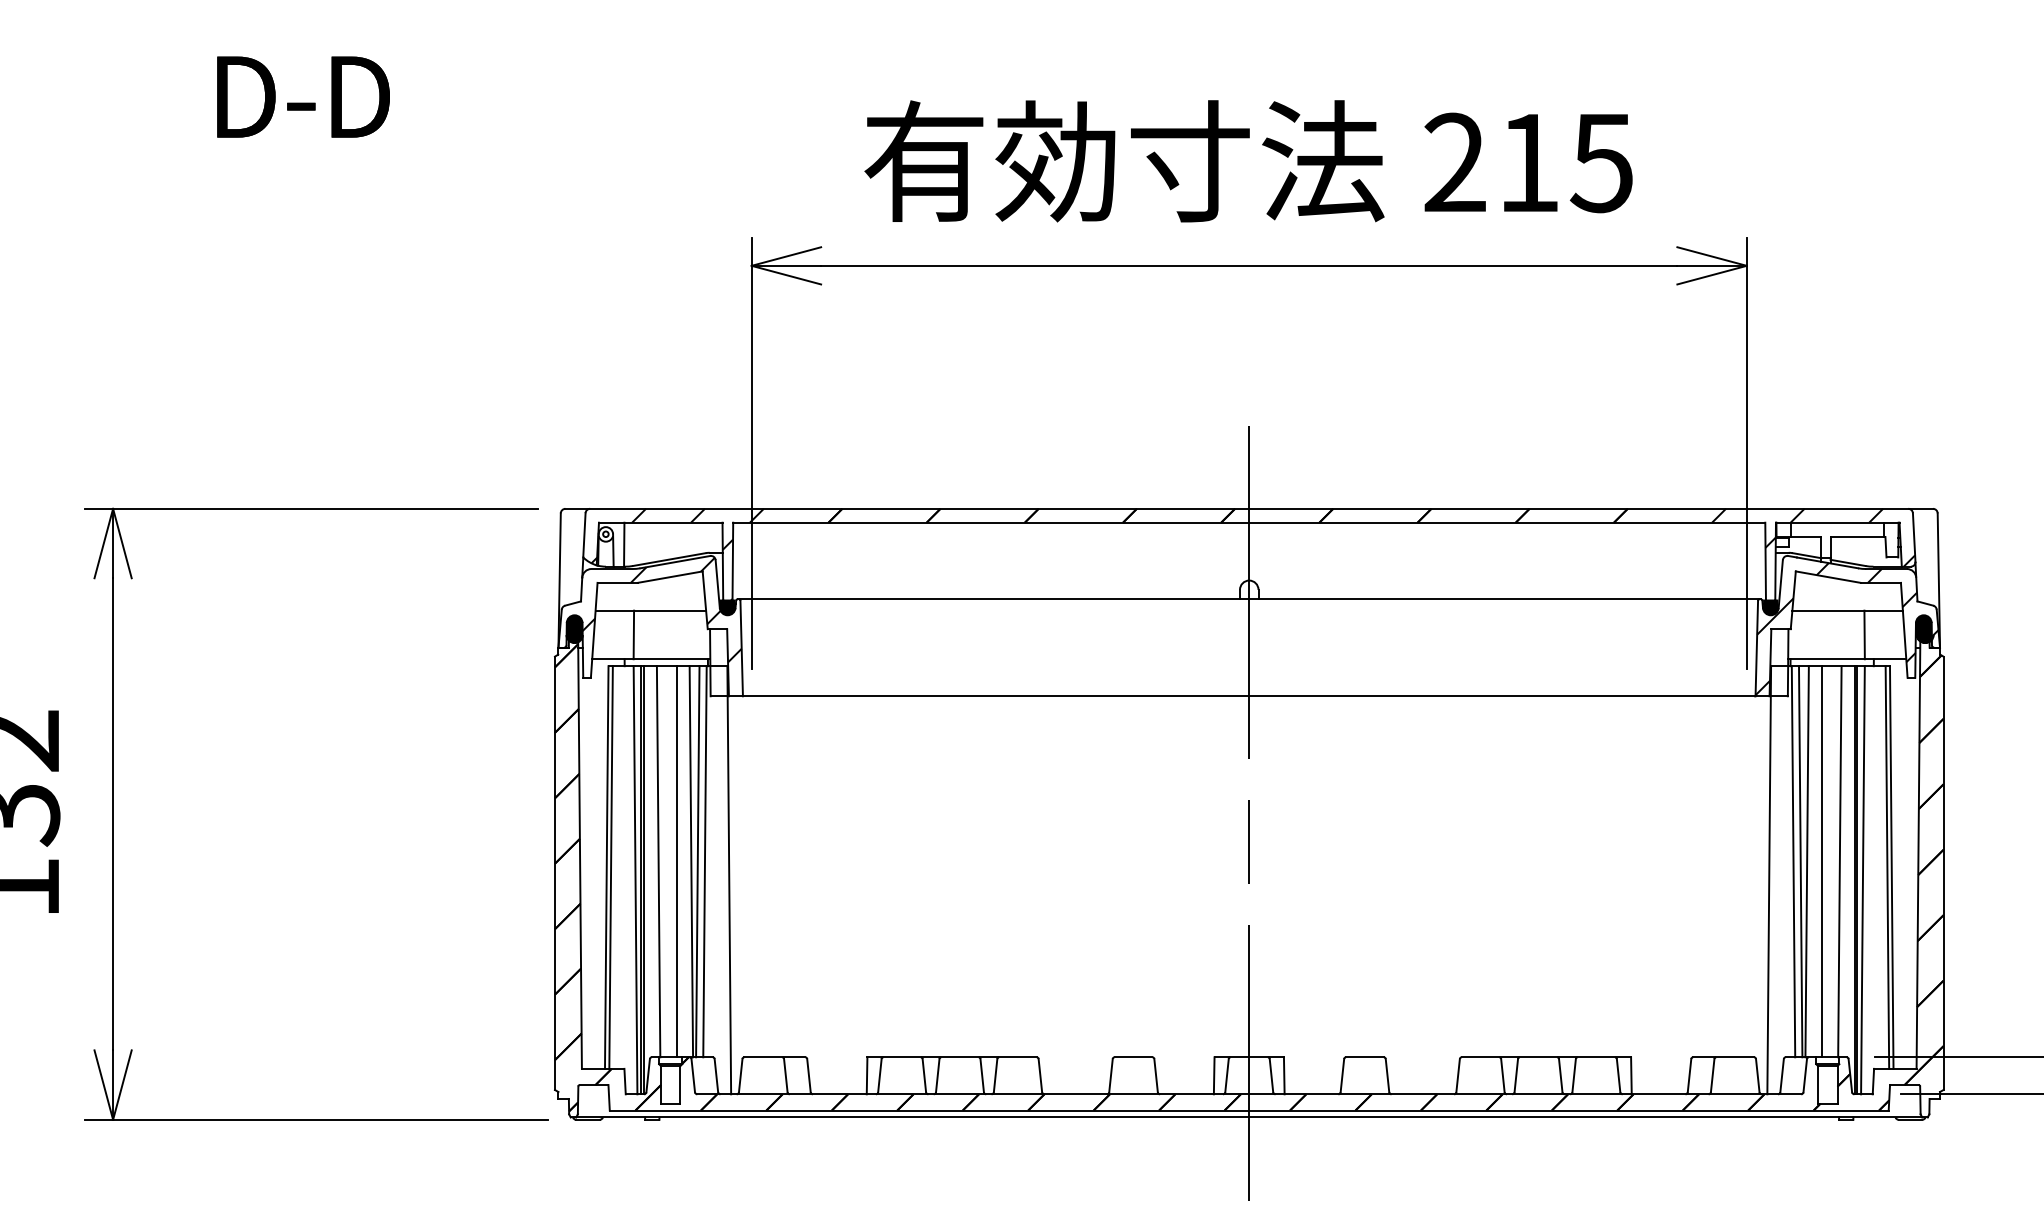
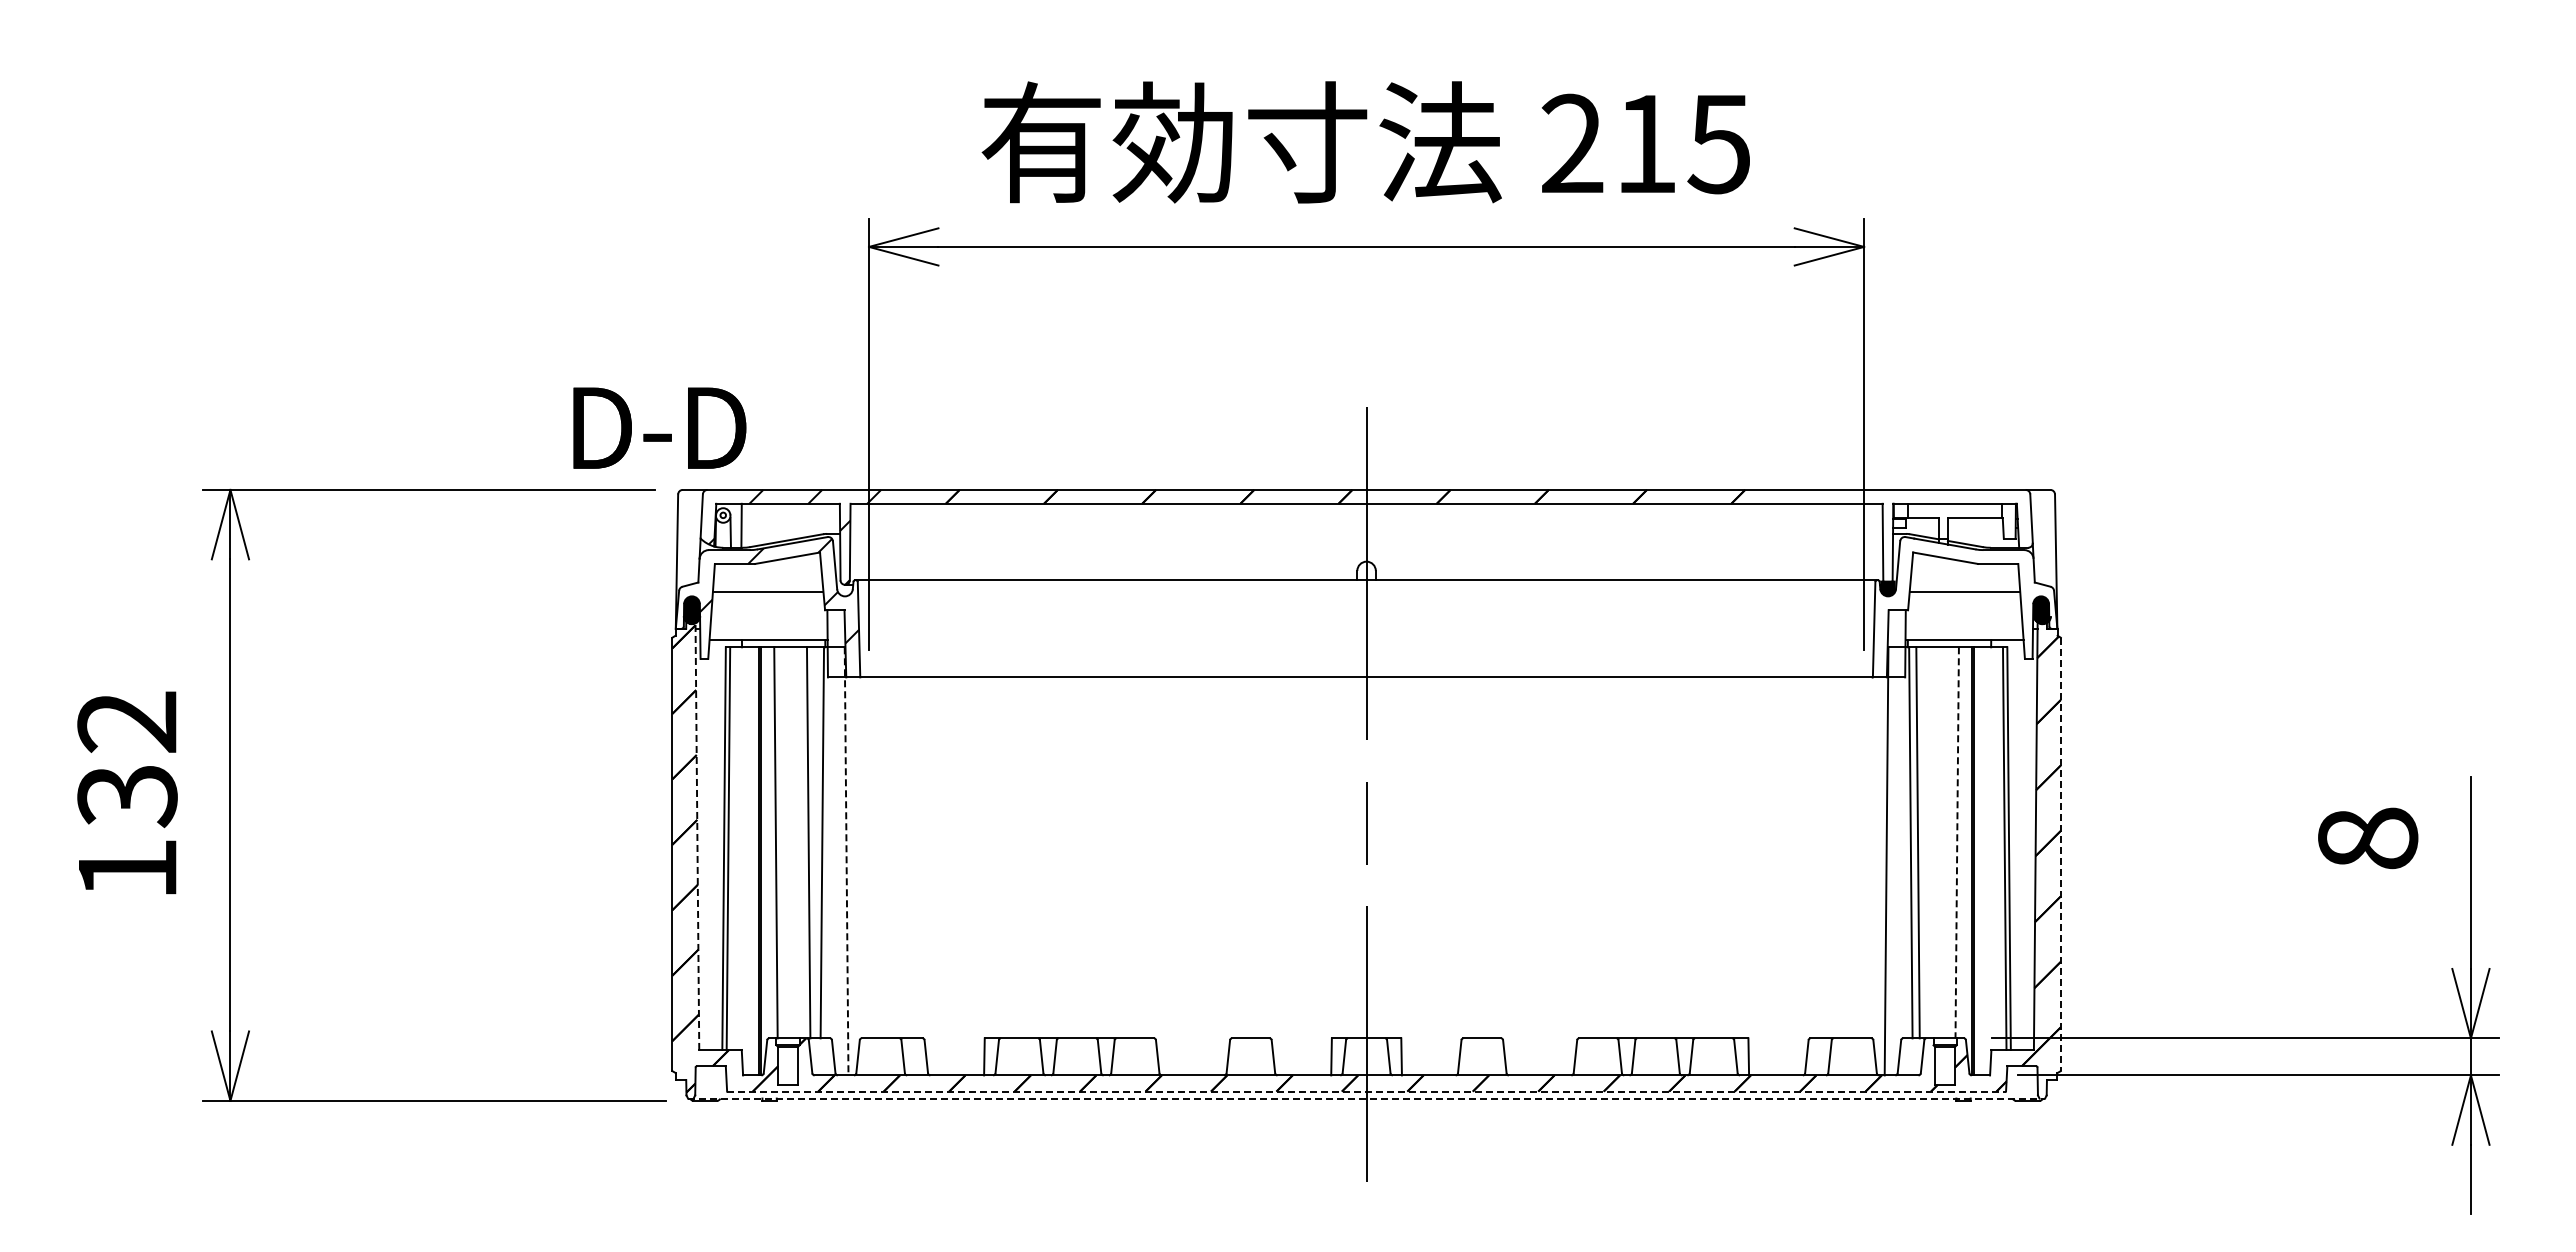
text: (303, 96) -> (659, 427), moved
hatch: (1813, 537) -> (1930, 518), removed
fill: (727, 607) -> (844, 588), removed
hatch: (1846, 629) -> (1963, 610), removed
line: (633, 634) -> (750, 615), removed
line: (1864, 634) -> (1981, 615), removed
line: (580, 850) -> (697, 831), solid -> dashed
line: (676, 861) -> (793, 842), removed
line: (697, 861) -> (814, 842), removed
line: (1807, 861) -> (1924, 842), removed
line: (1822, 861) -> (1939, 842), removed
line: (1840, 861) -> (1957, 842), solid -> dashed
line: (1943, 873) -> (2060, 854), solid -> dashed
line: (635, 880) -> (752, 861), removed
line: (729, 880) -> (846, 861), solid -> dashed
line: (1863, 880) -> (1980, 861), removed
line: (1250, 1110) -> (1367, 1091), solid -> dashed
line: (1249, 1117) -> (1366, 1098), solid -> dashed

